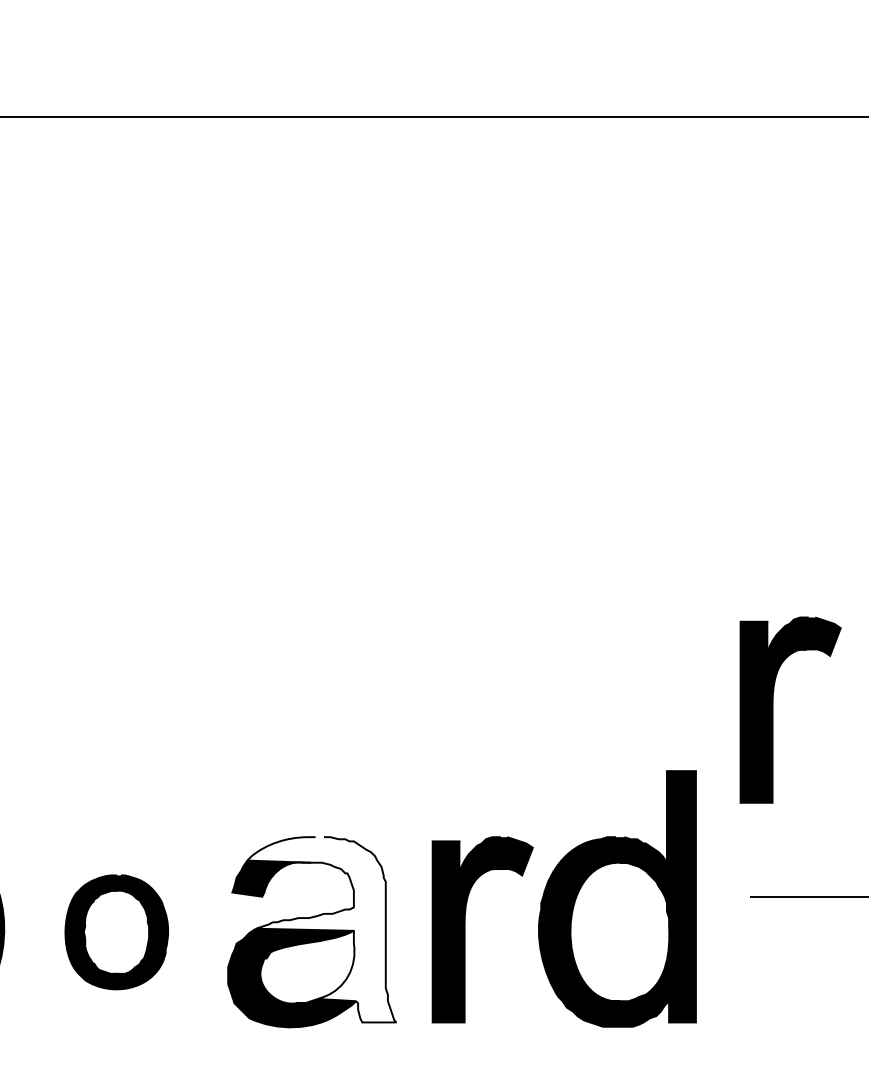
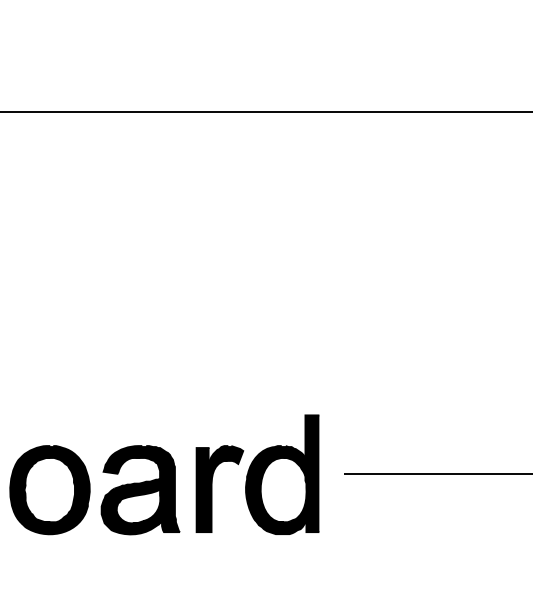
part: (774, 708) -> (355, 386), removed
fill: (320, 930) -> (144, 489), added
part: (115, 932) -> (49, 490), size x1.67

